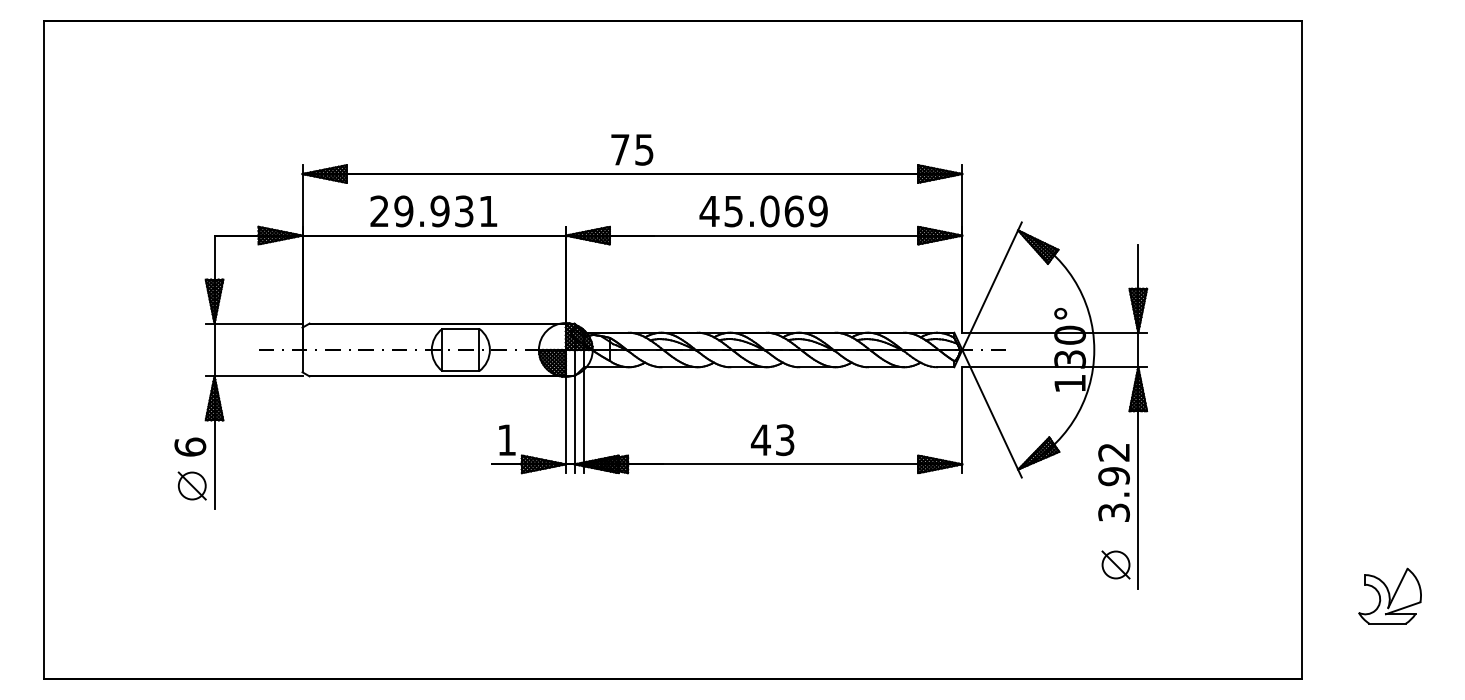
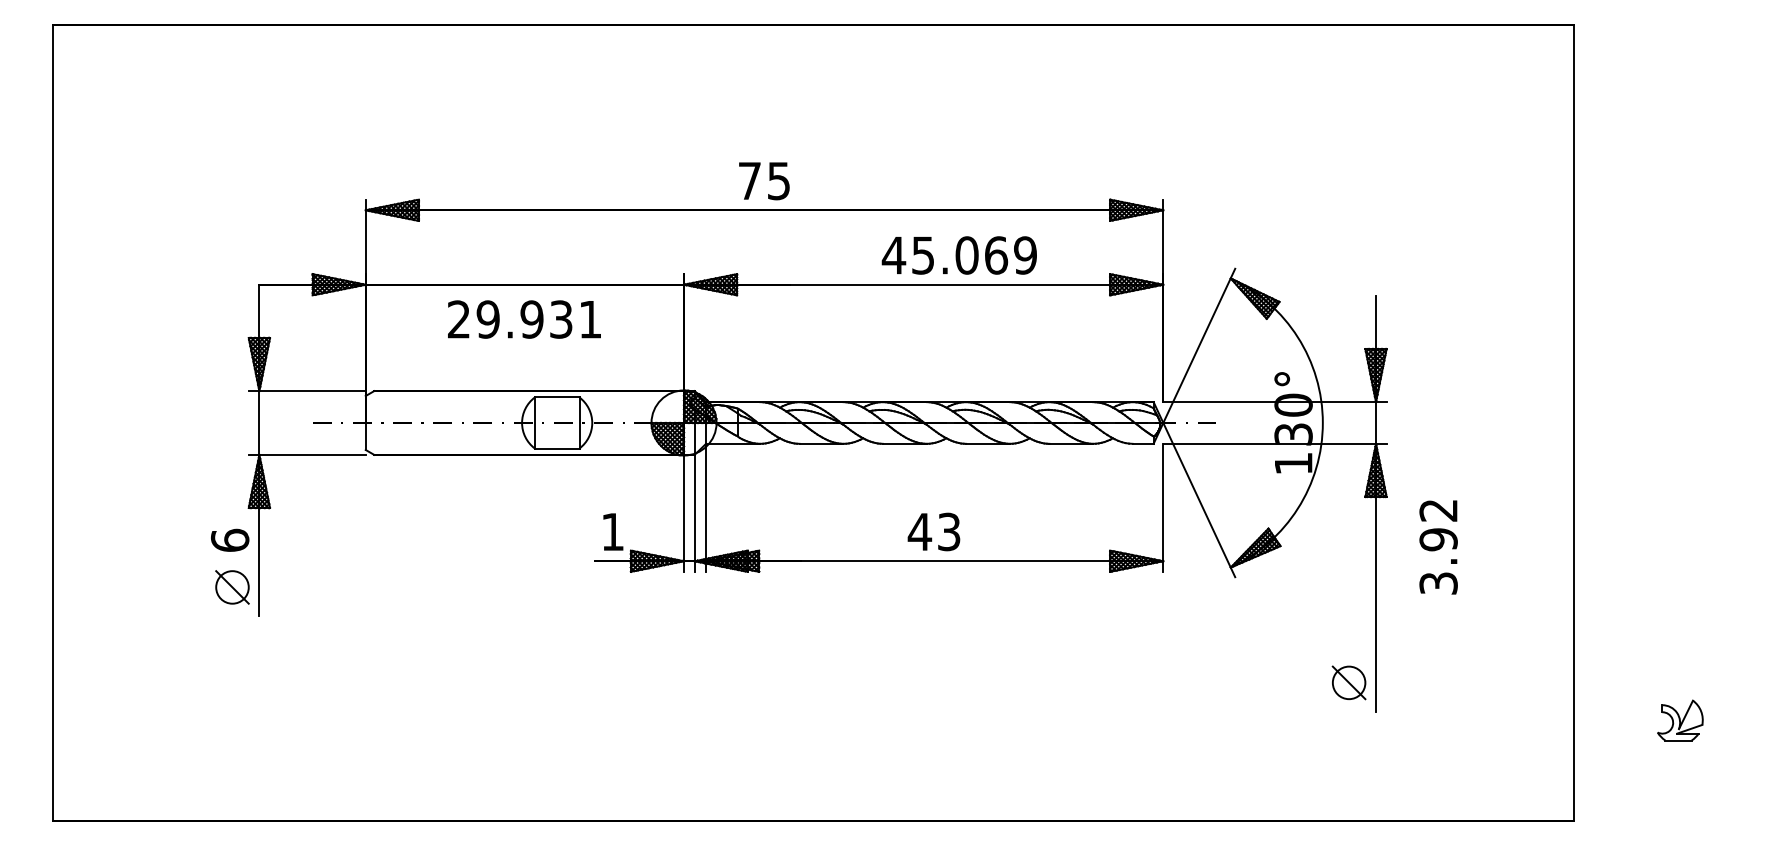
text: (433, 211) -> (524, 319), moved
text: (763, 211) -> (959, 255), moved
text: (1113, 482) -> (1437, 546), moved
part: (1389, 595) -> (1679, 719), size x0.6

